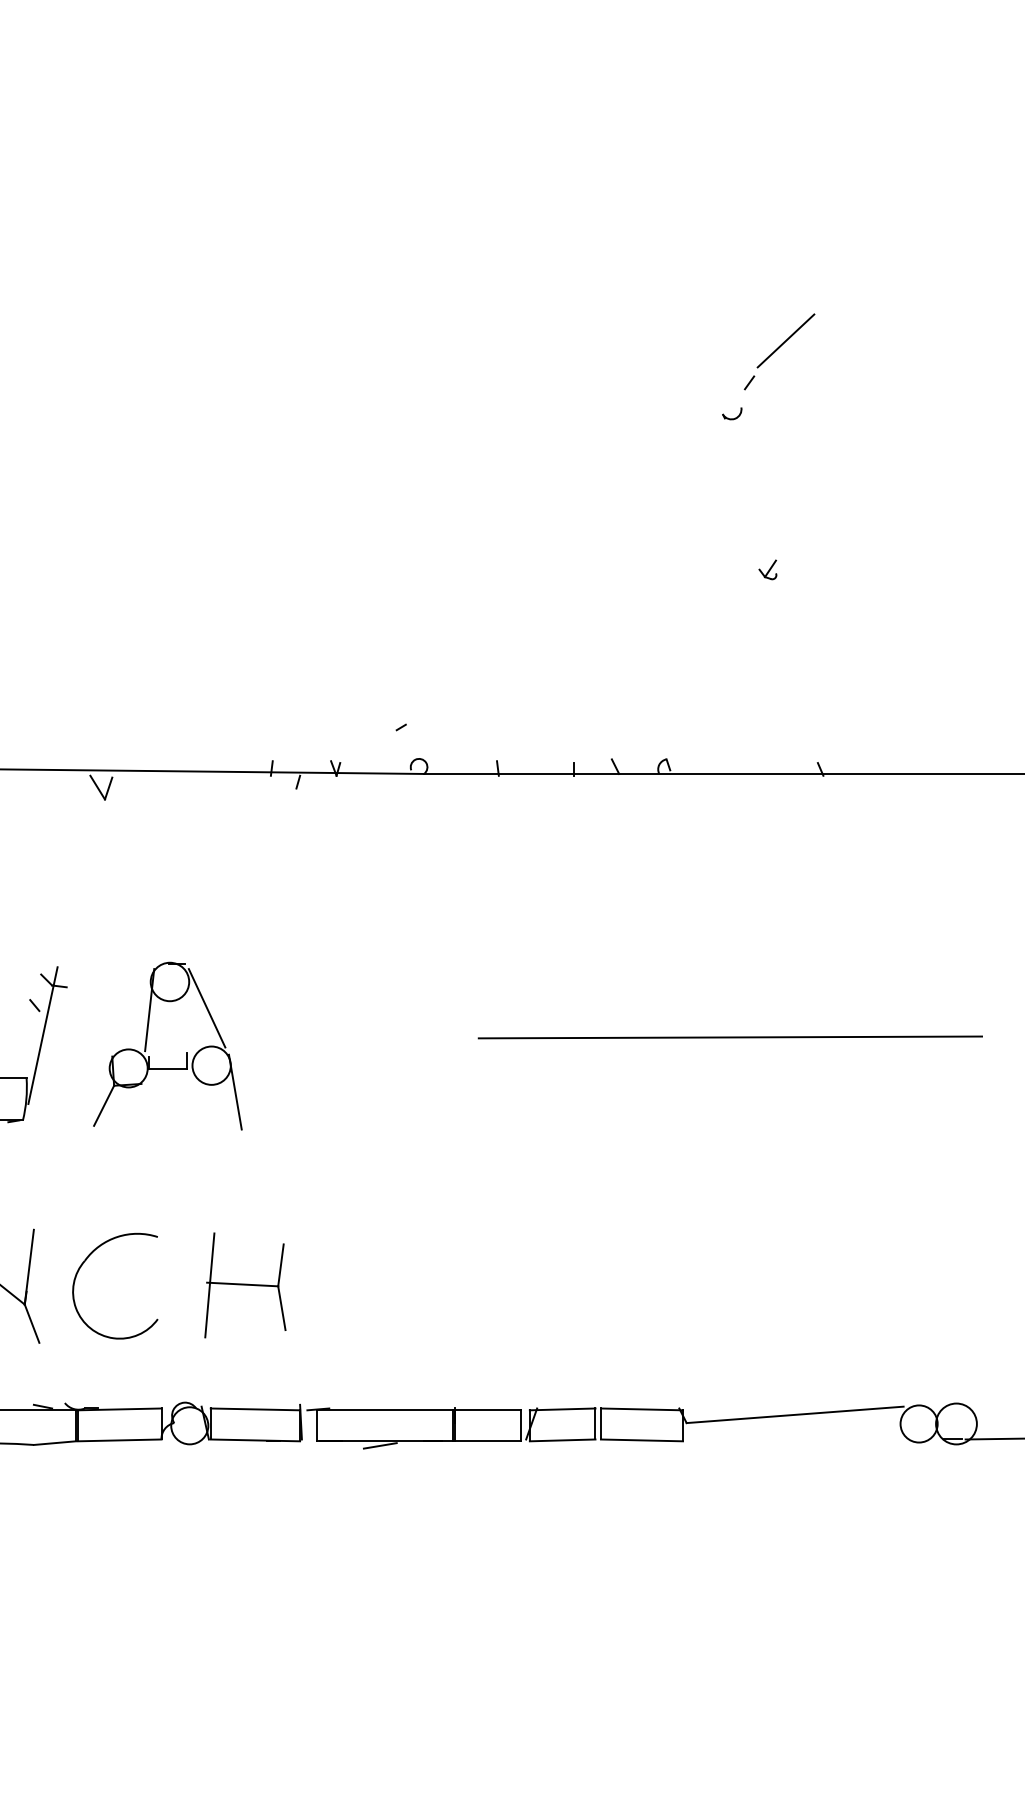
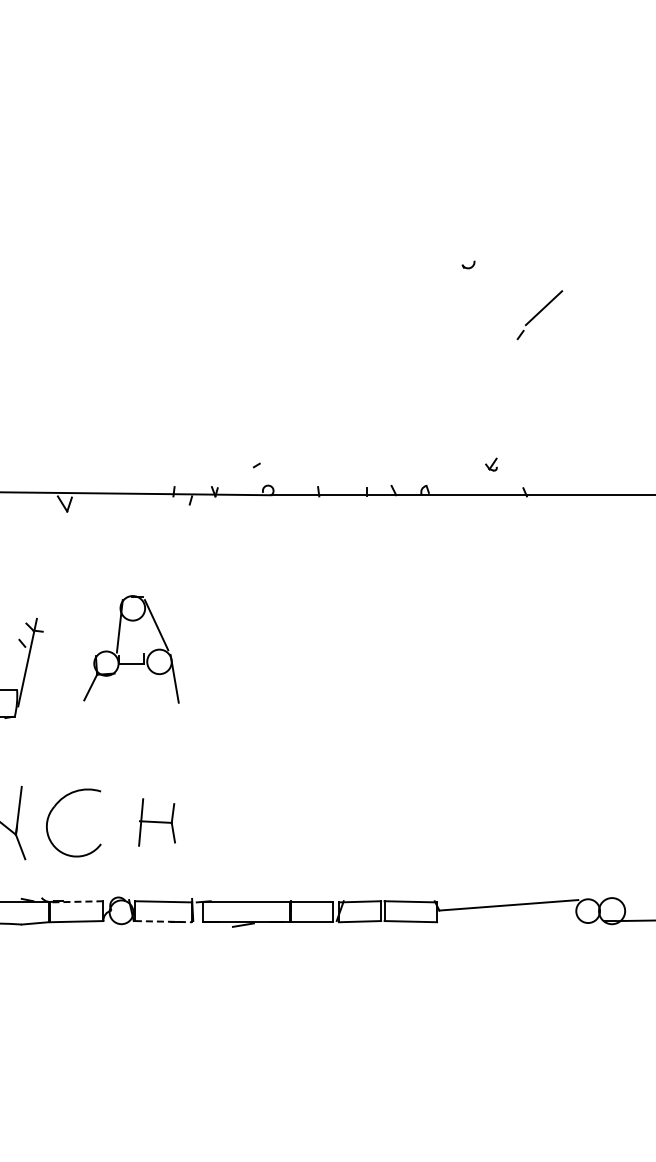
part: (778, 352) -> (539, 315), moved
part: (768, 569) -> (491, 464), moved
line: (730, 1036) -> (467, 663), removed
part: (186, 1052) -> (143, 653), moved
part: (244, 1285) -> (156, 822), size x0.7
line: (119, 1408) -> (76, 901), solid -> dashed
line: (255, 1440) -> (163, 921), solid -> dashed

